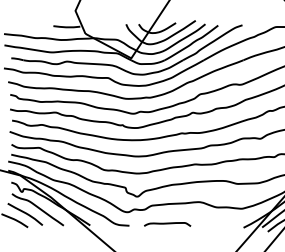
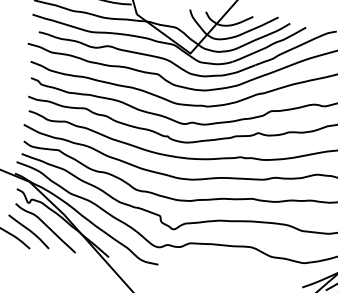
curve: (167, 224) -> (206, 269), removed

